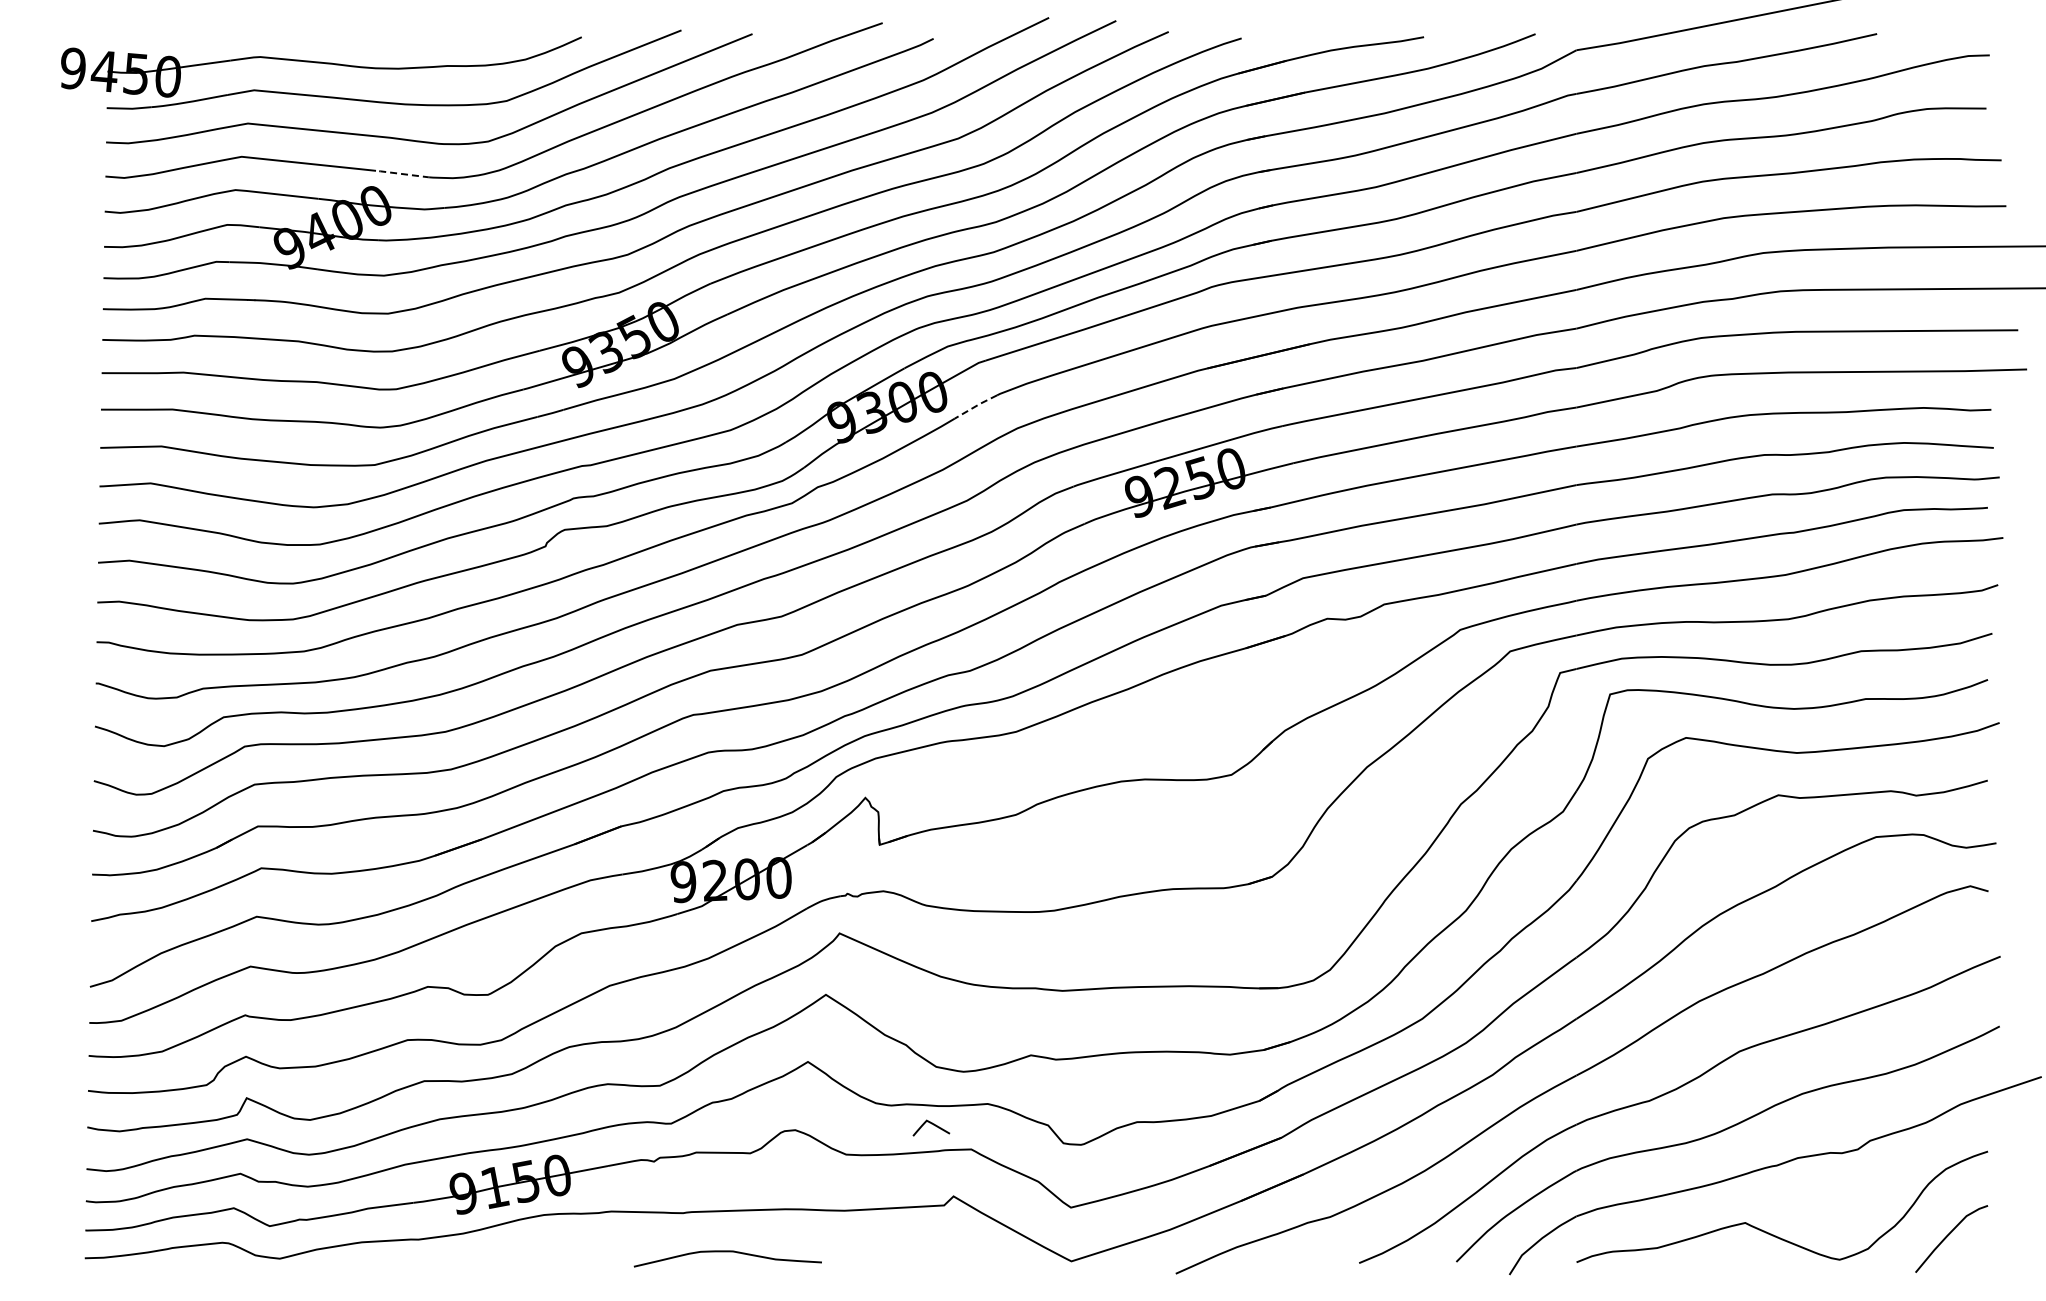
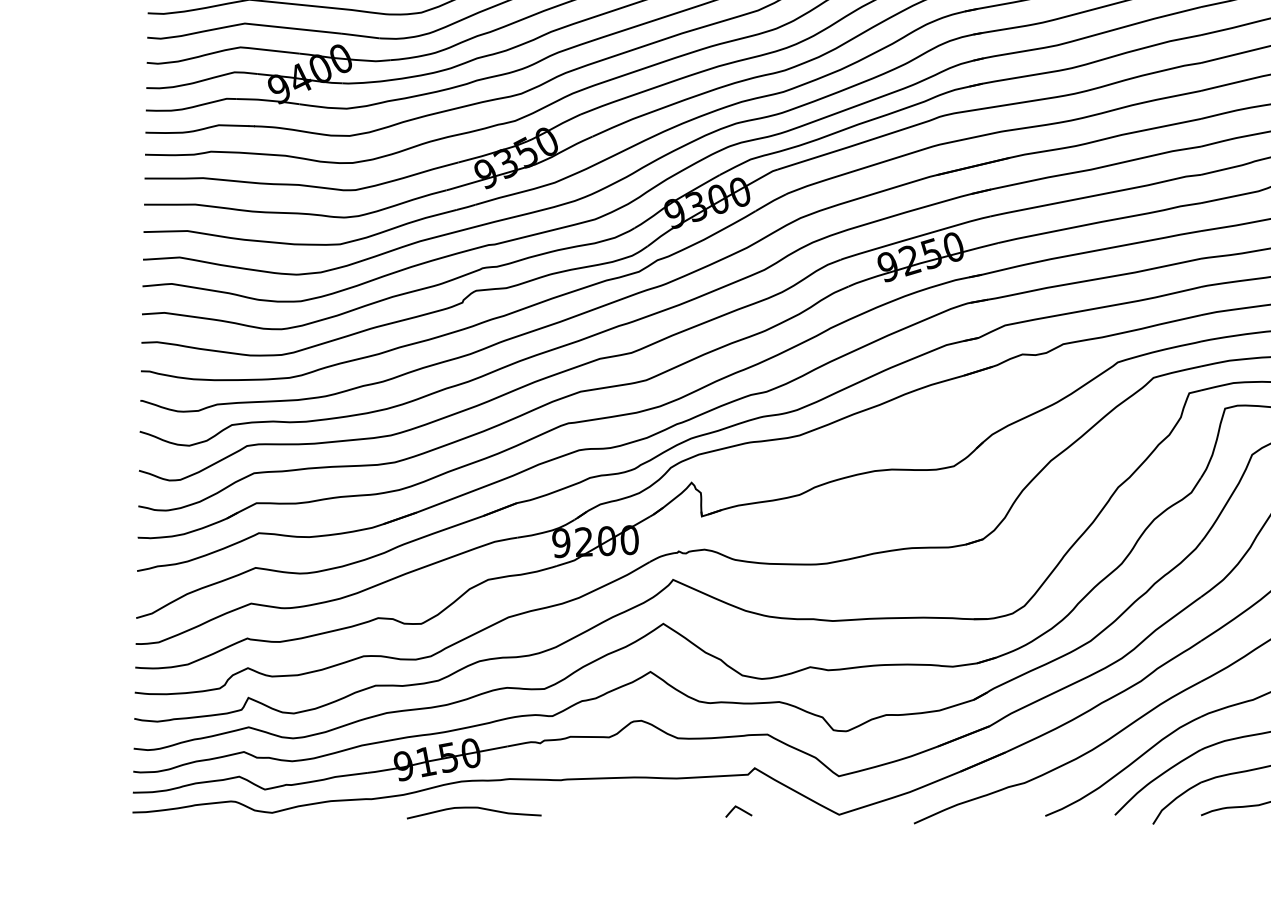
line: (403, 174) -> (360, 36), dashed -> solid
line: (975, 406) -> (770, 202), dashed -> solid
curve: (933, 1125) -> (740, 809), moved
curve: (727, 1252) -> (473, 808), moved

